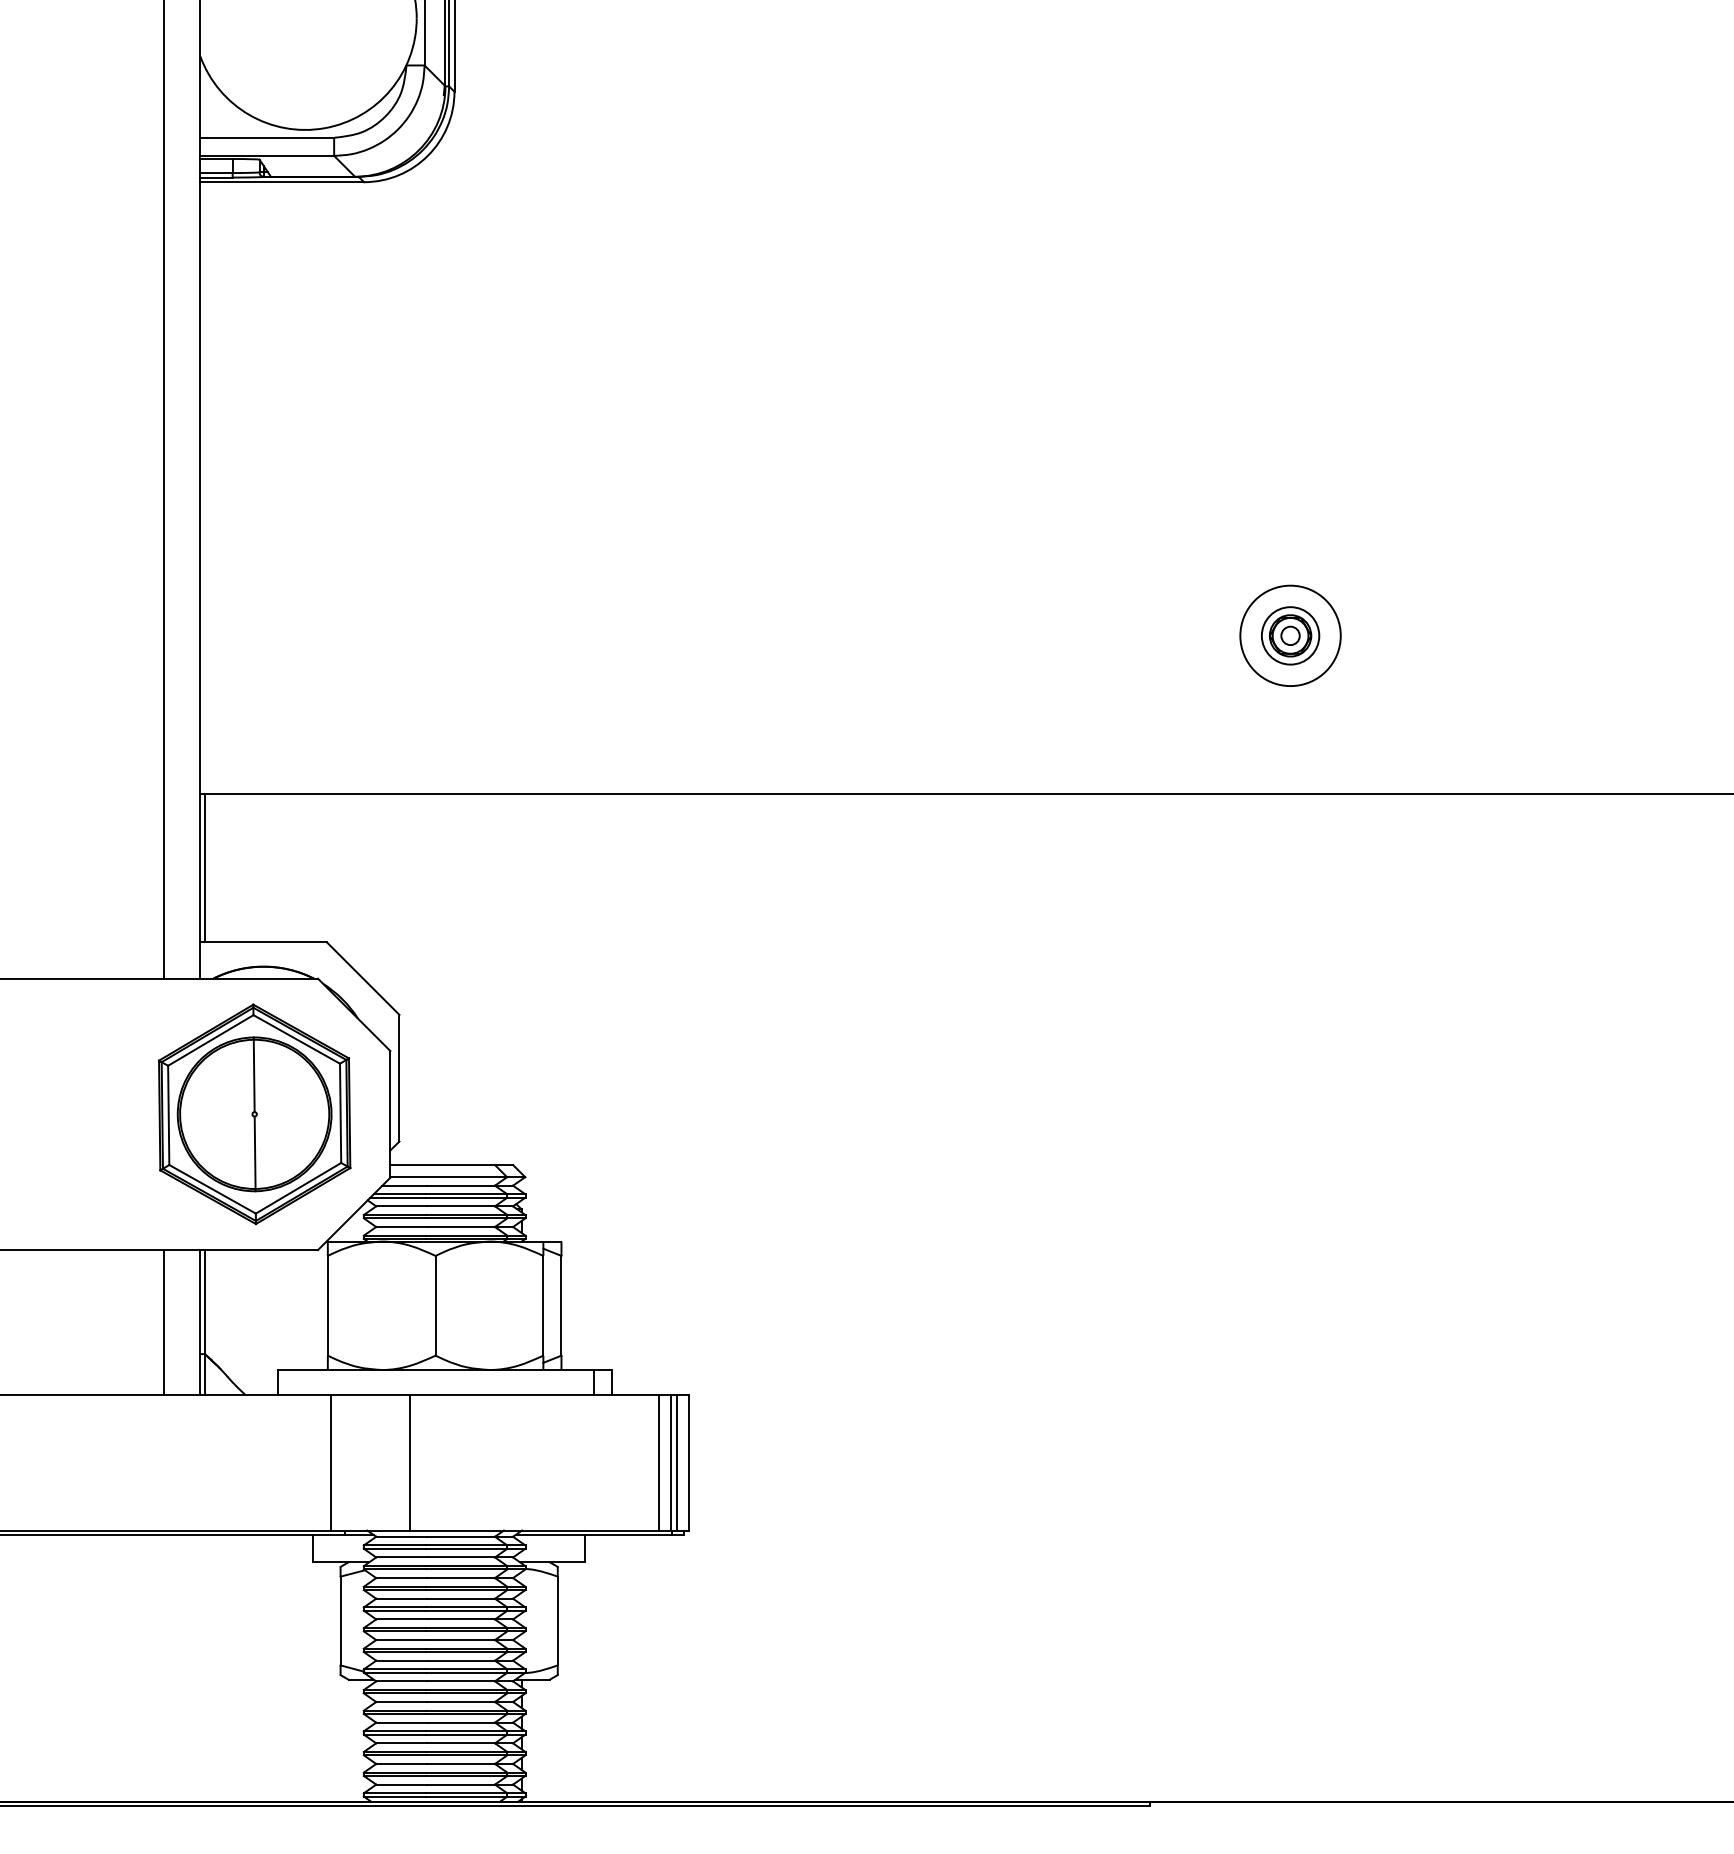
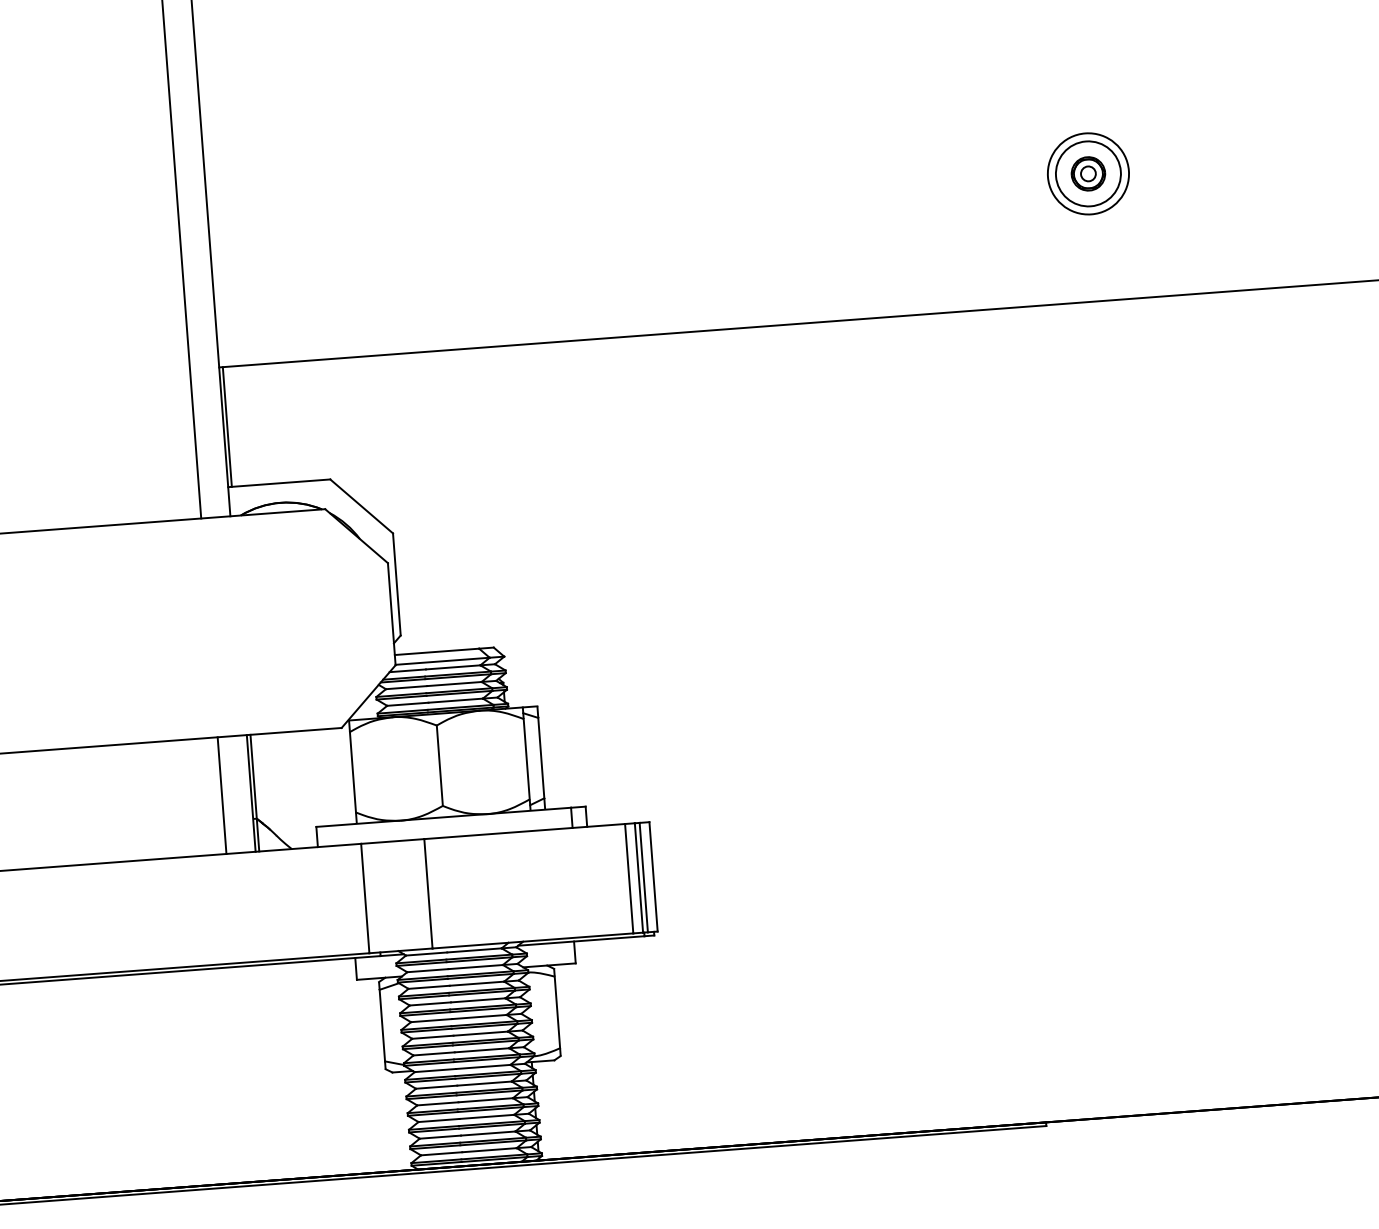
circle: (1290, 635) -> (1088, 173), size x1.4
part: (254, 1114) -> (282, 622), removed

